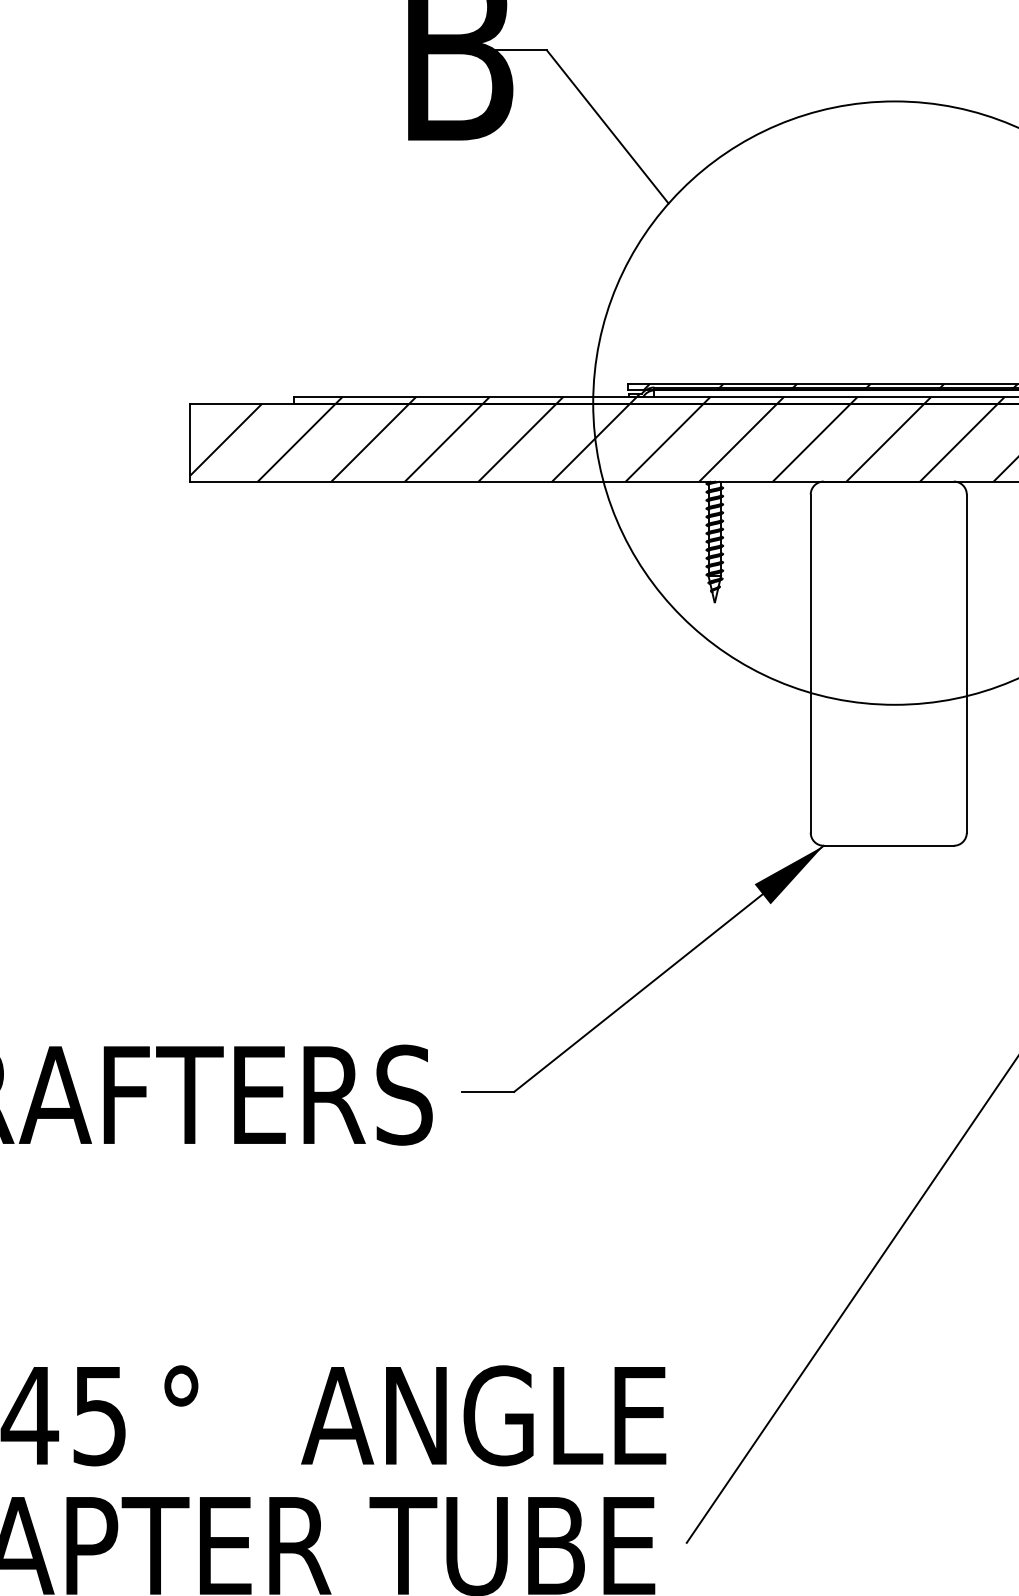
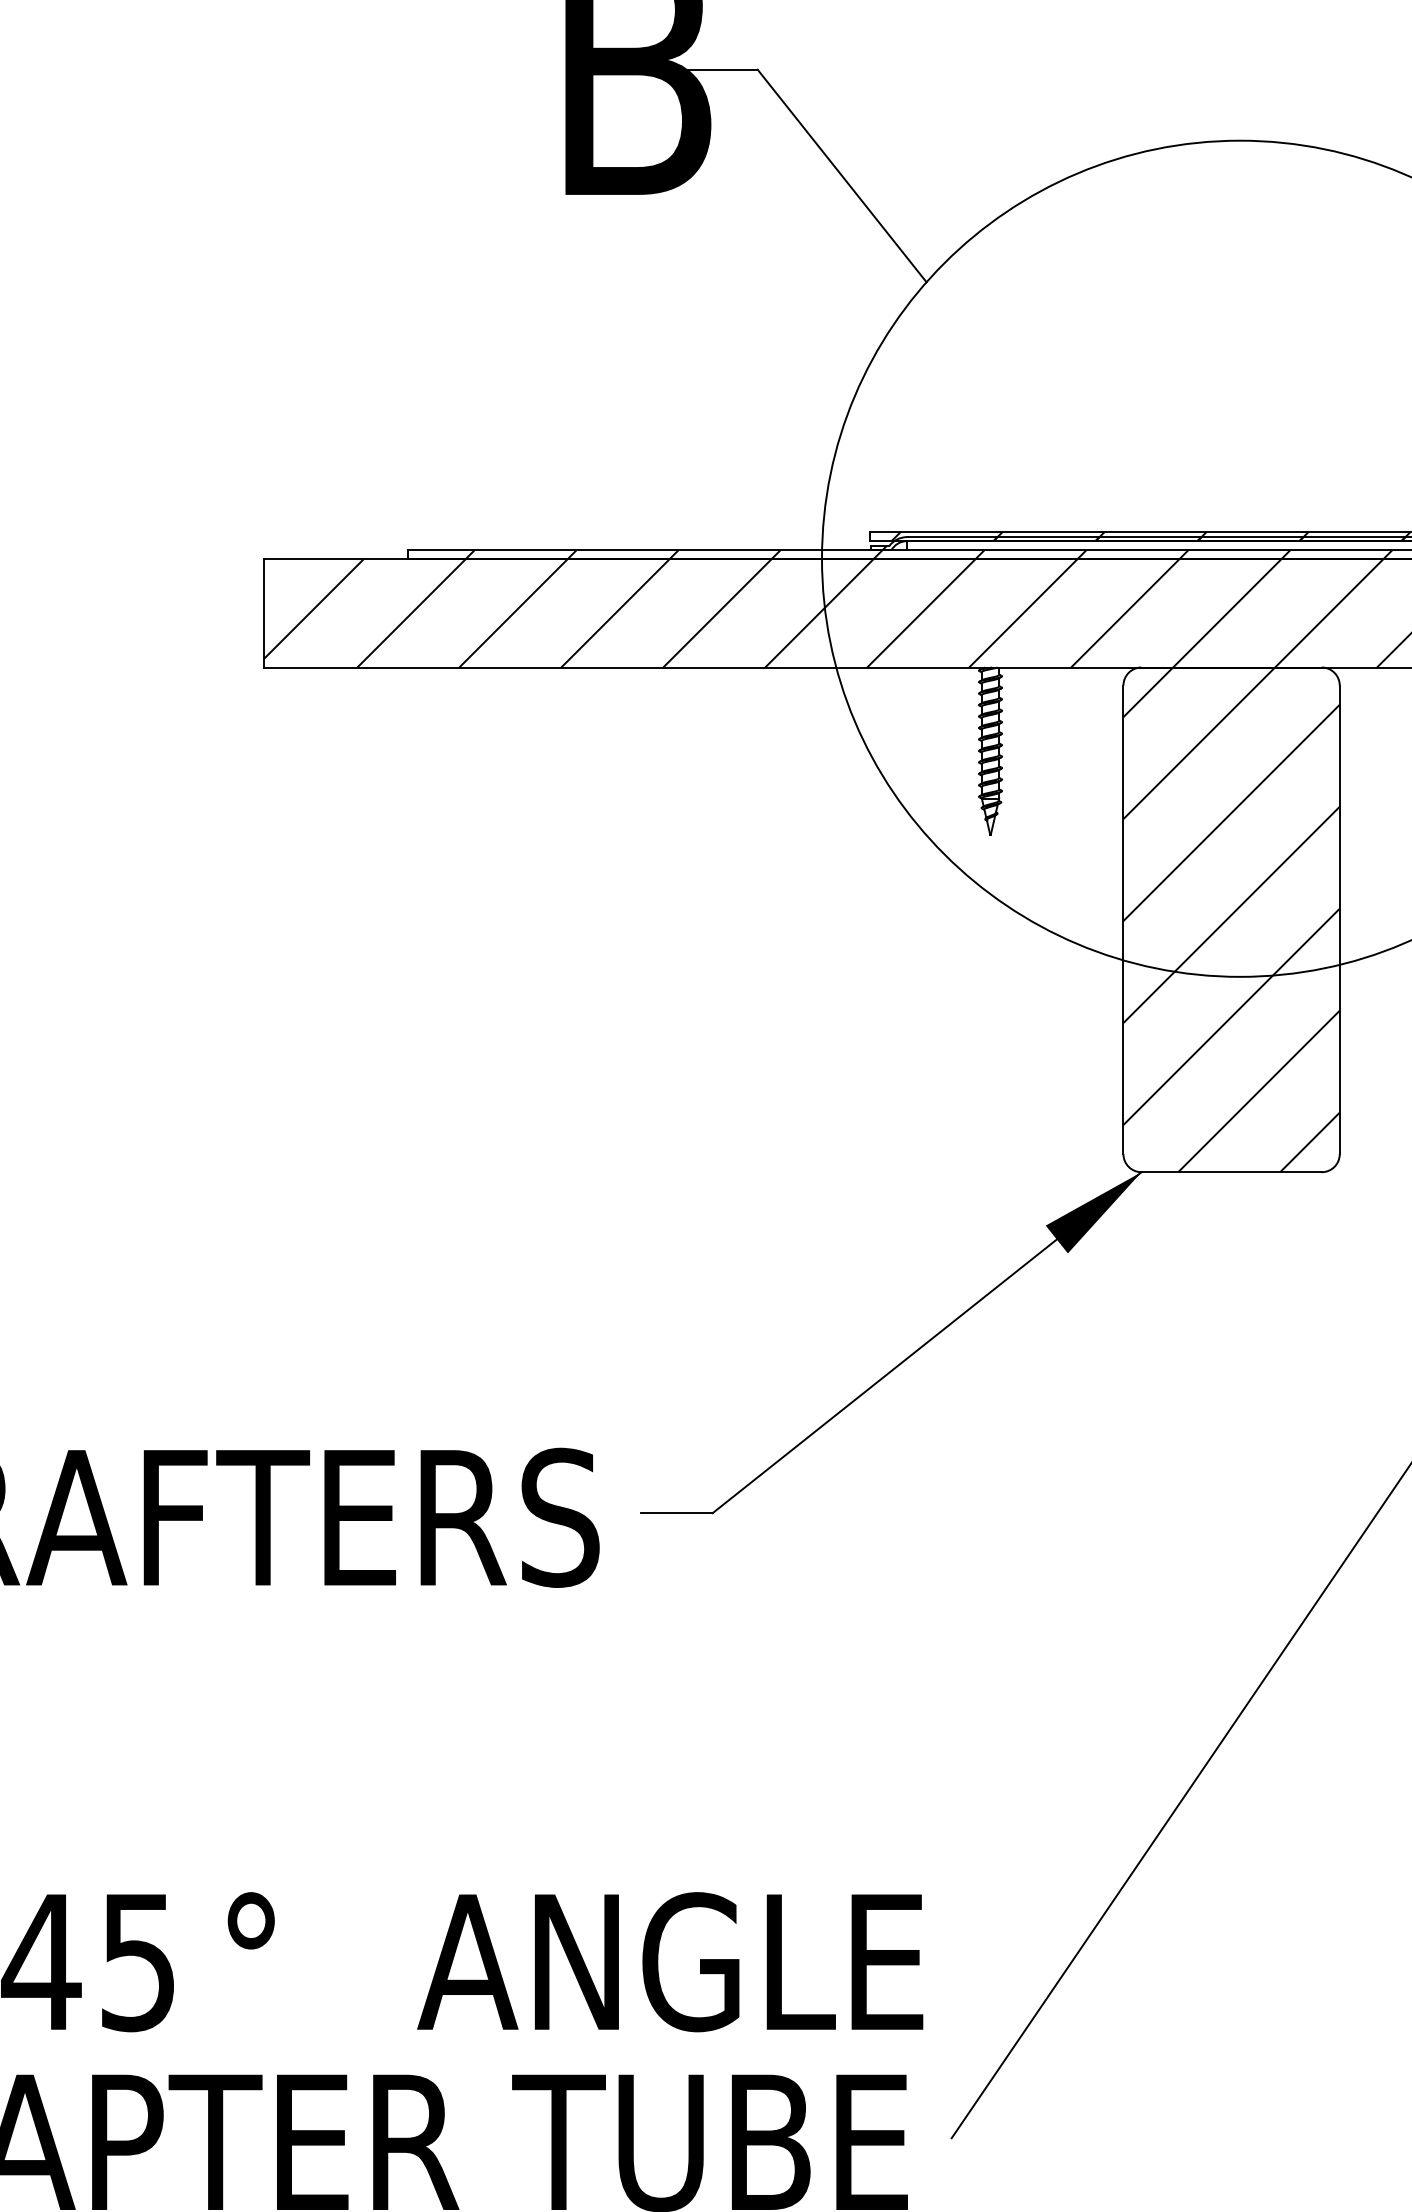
hatch: (888, 663) -> (1231, 919), added

